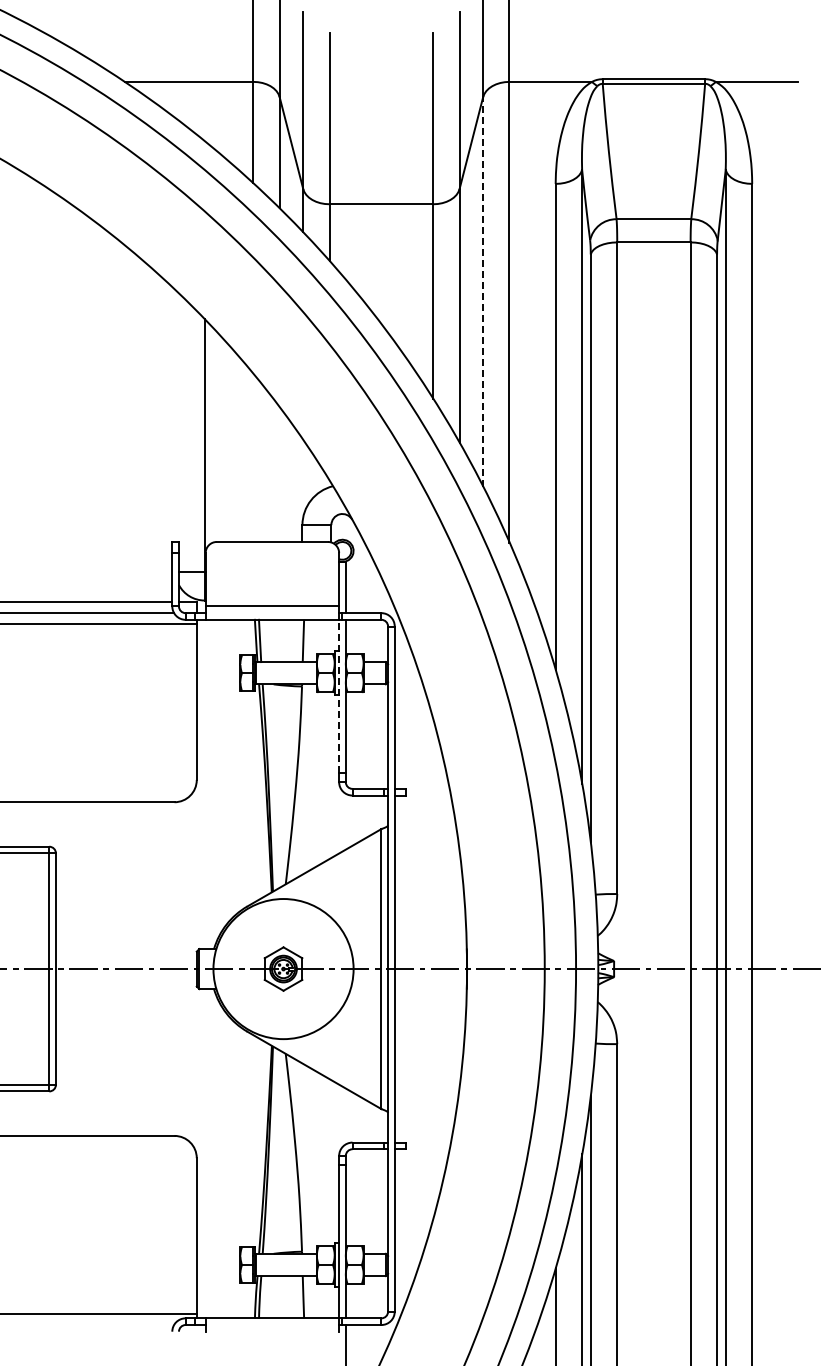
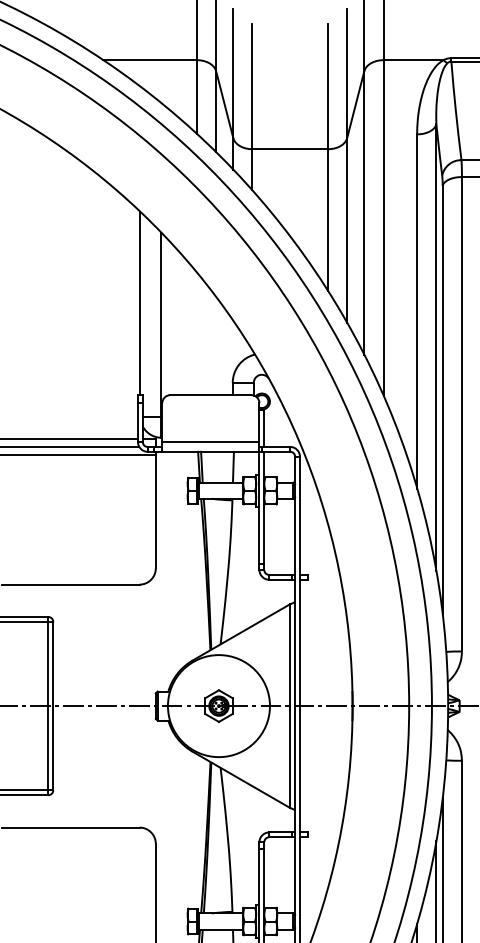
line: (483, 291) -> (364, 212), dashed -> solid
line: (175, 415) -> (140, 303), added
line: (339, 696) -> (259, 507), dashed -> solid

